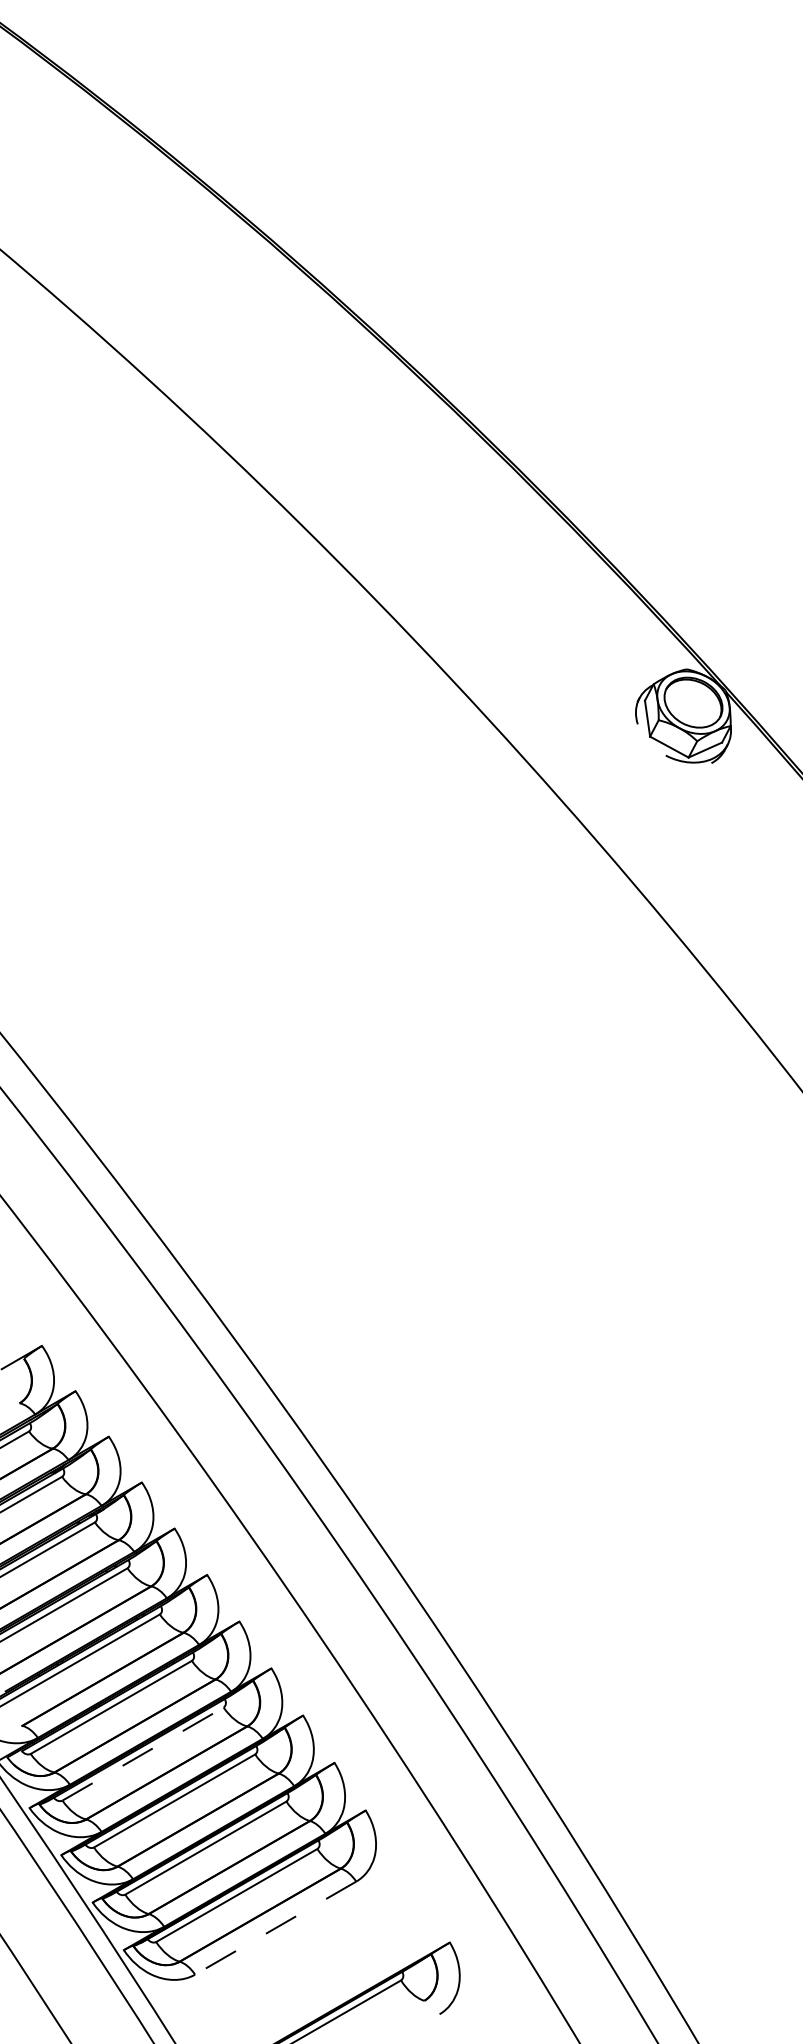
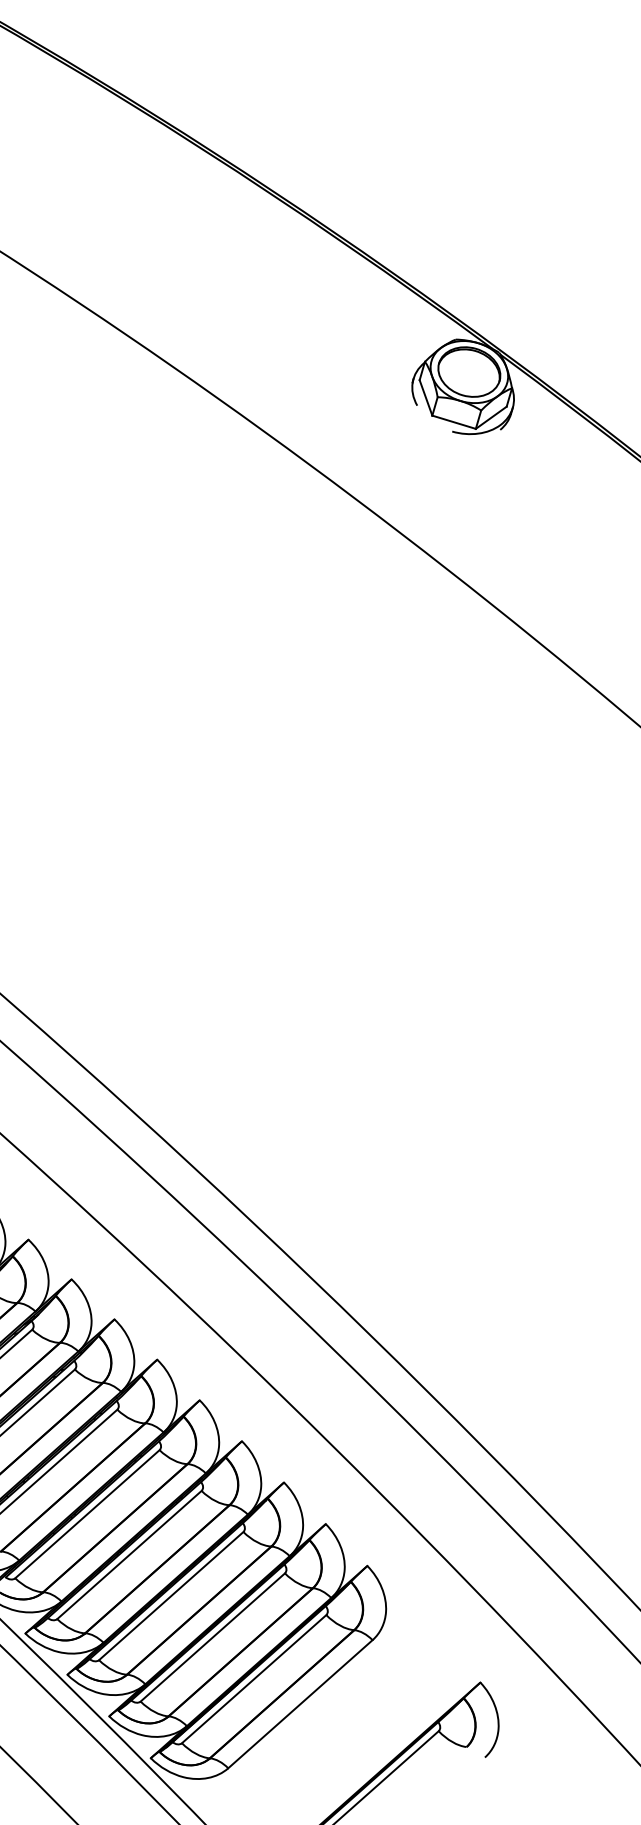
line: (143, 1753) -> (129, 1554), dashed -> solid
line: (275, 1928) -> (300, 1704), dashed -> solid

